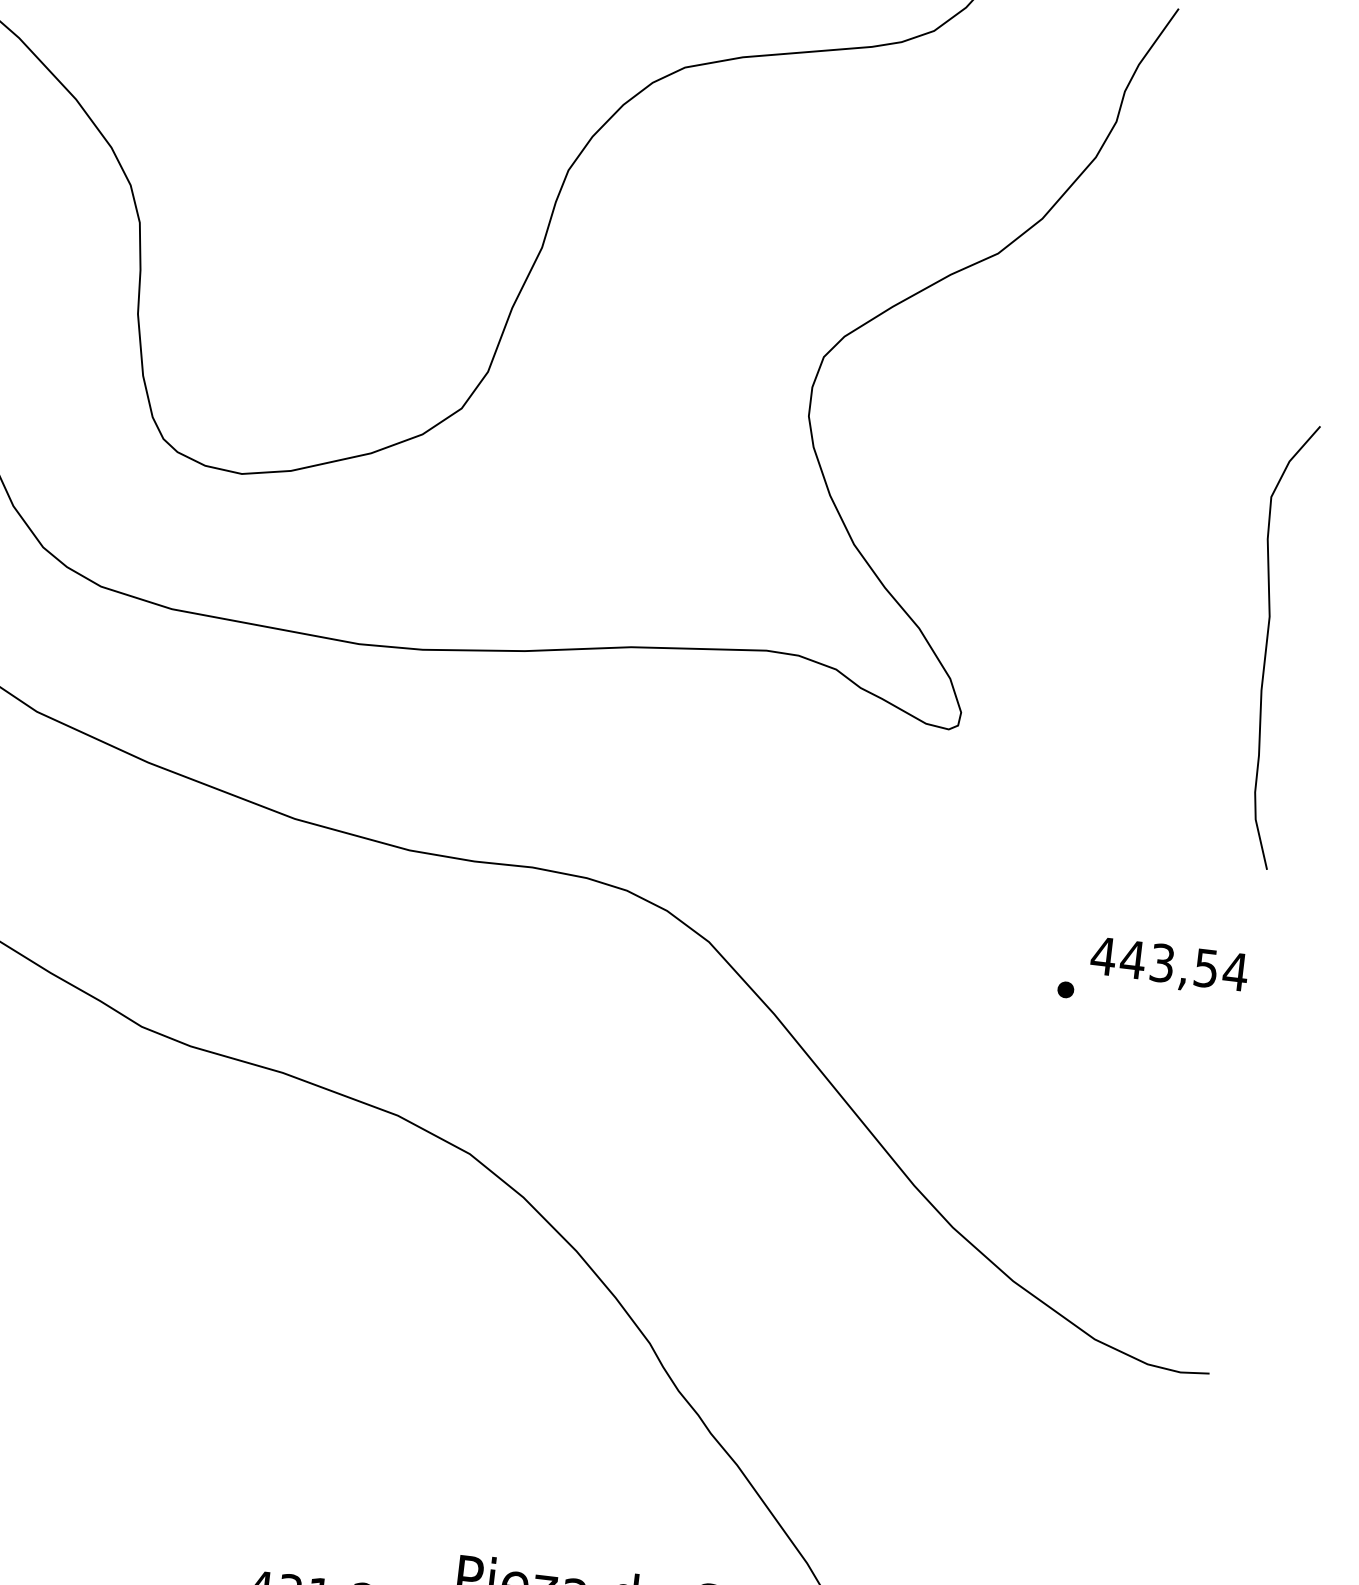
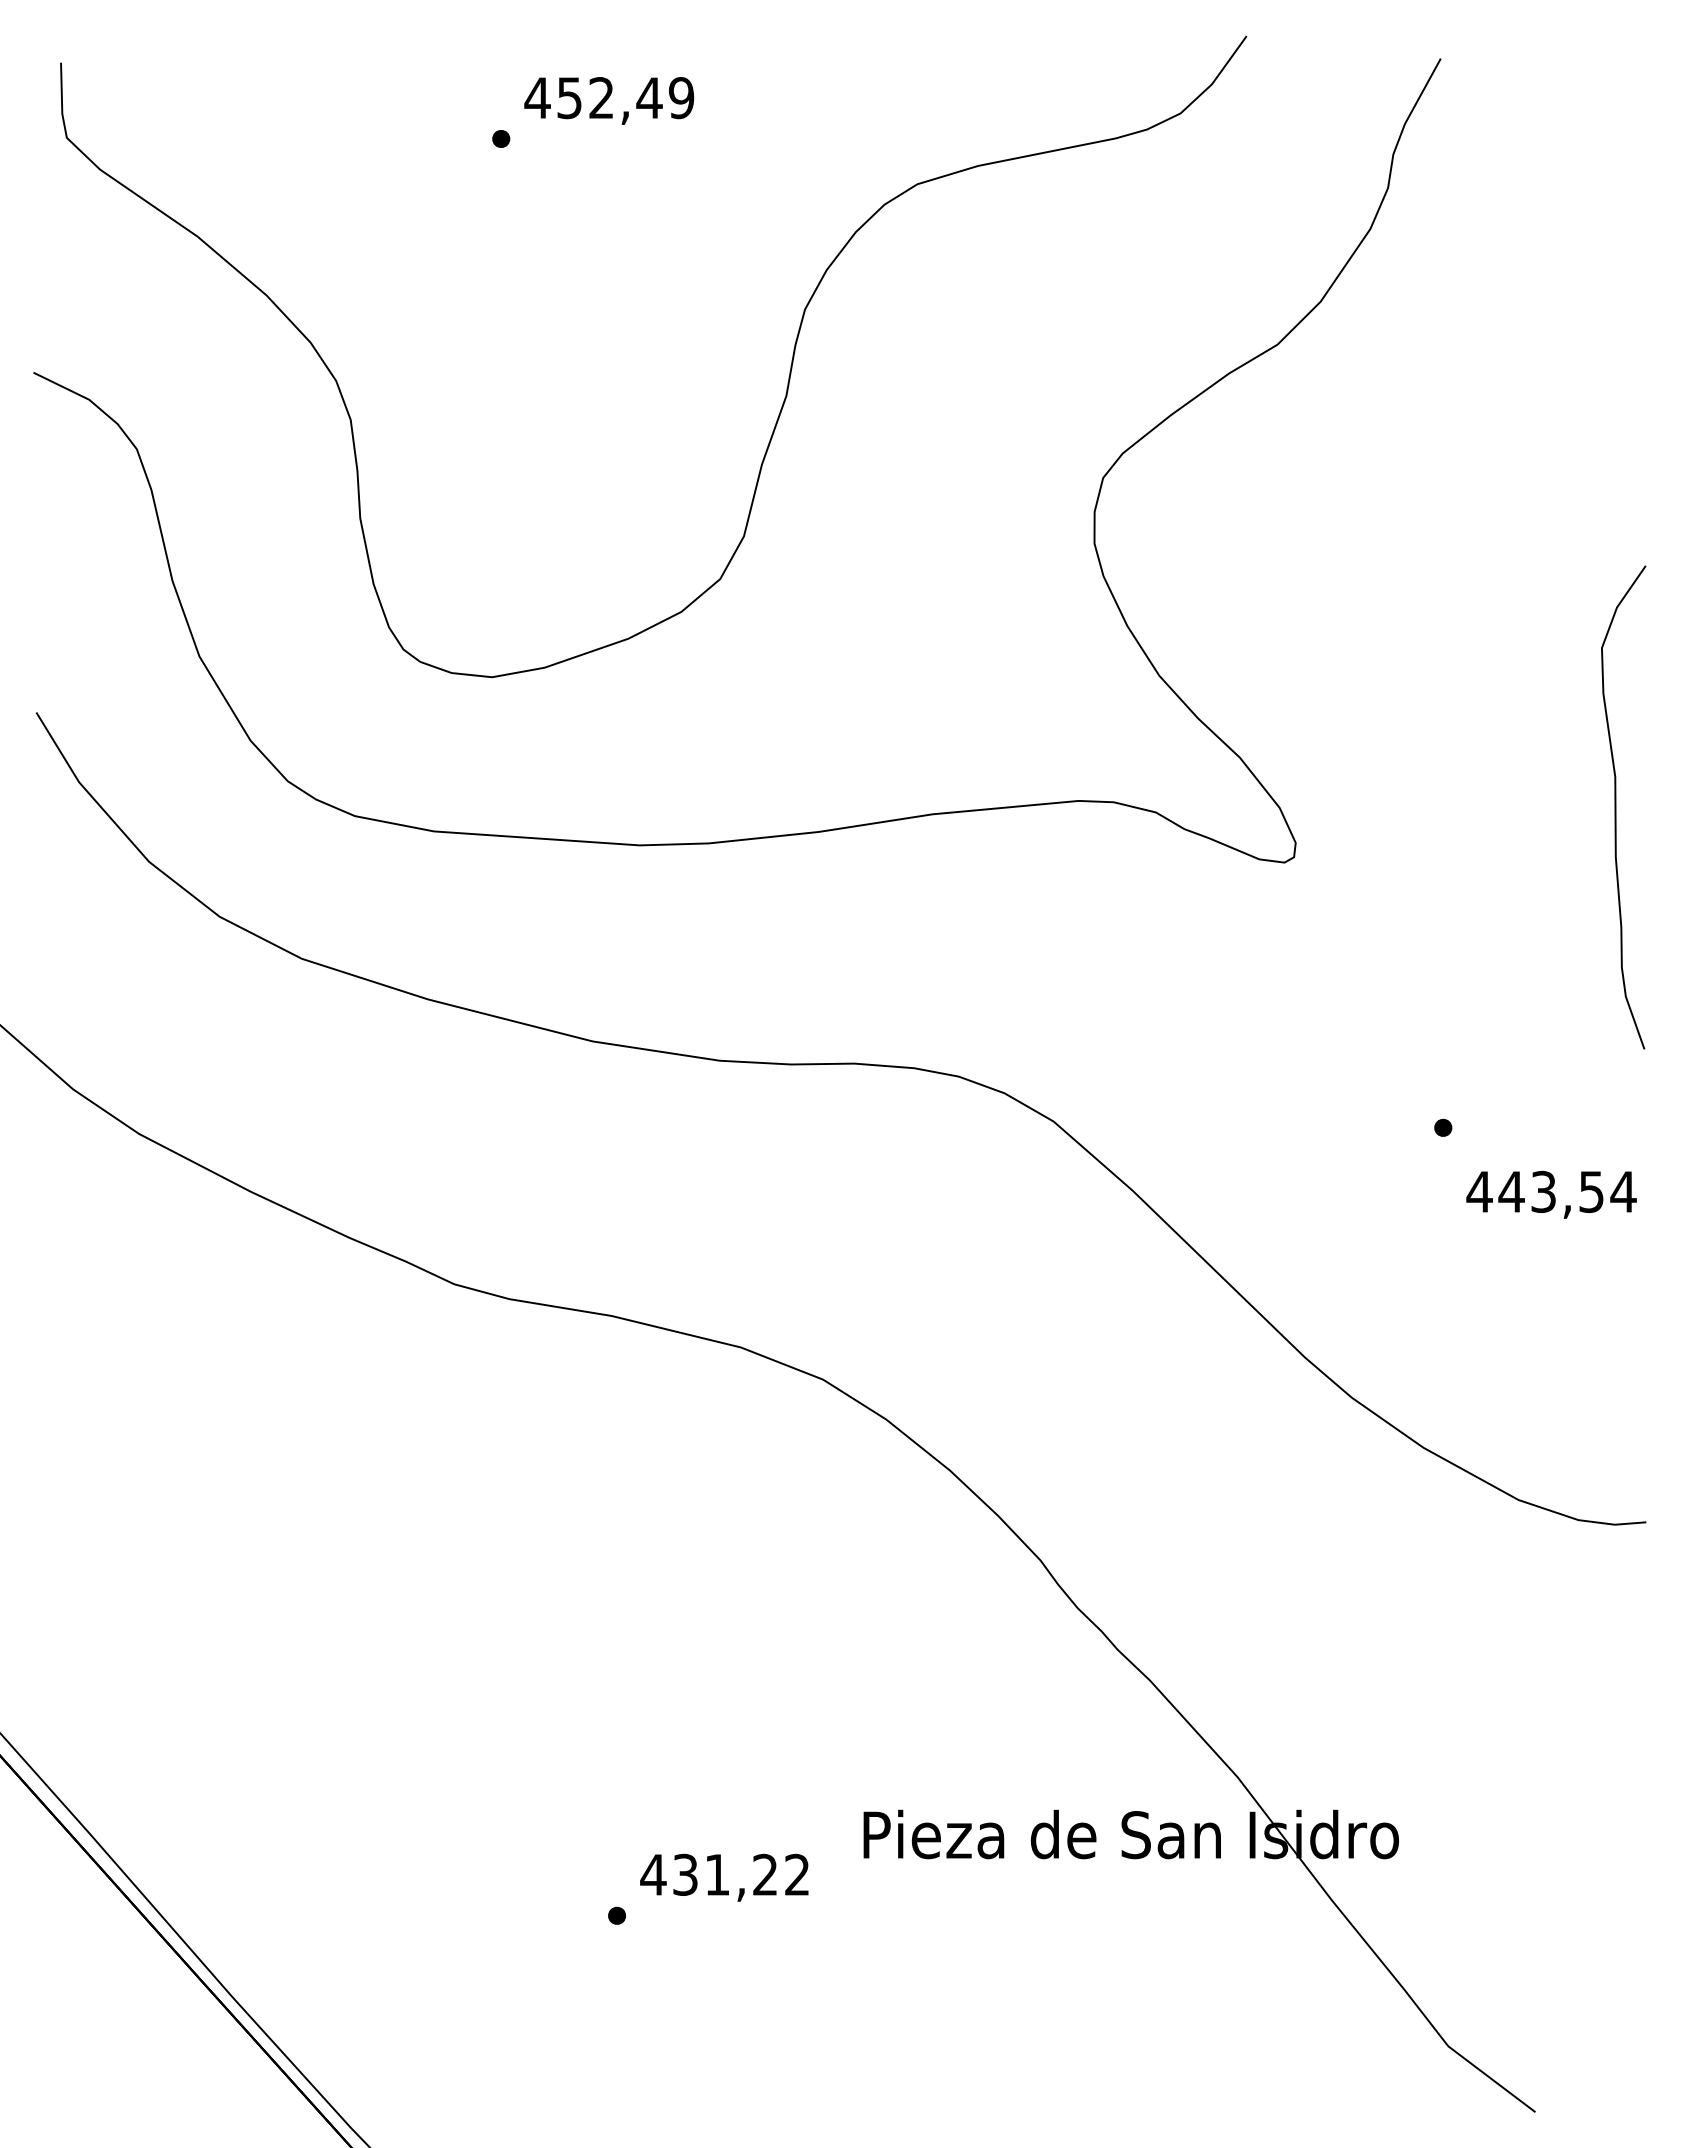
curve: (1267, 644) -> (1616, 807), moved
text: (1169, 966) -> (1551, 1194), moved

